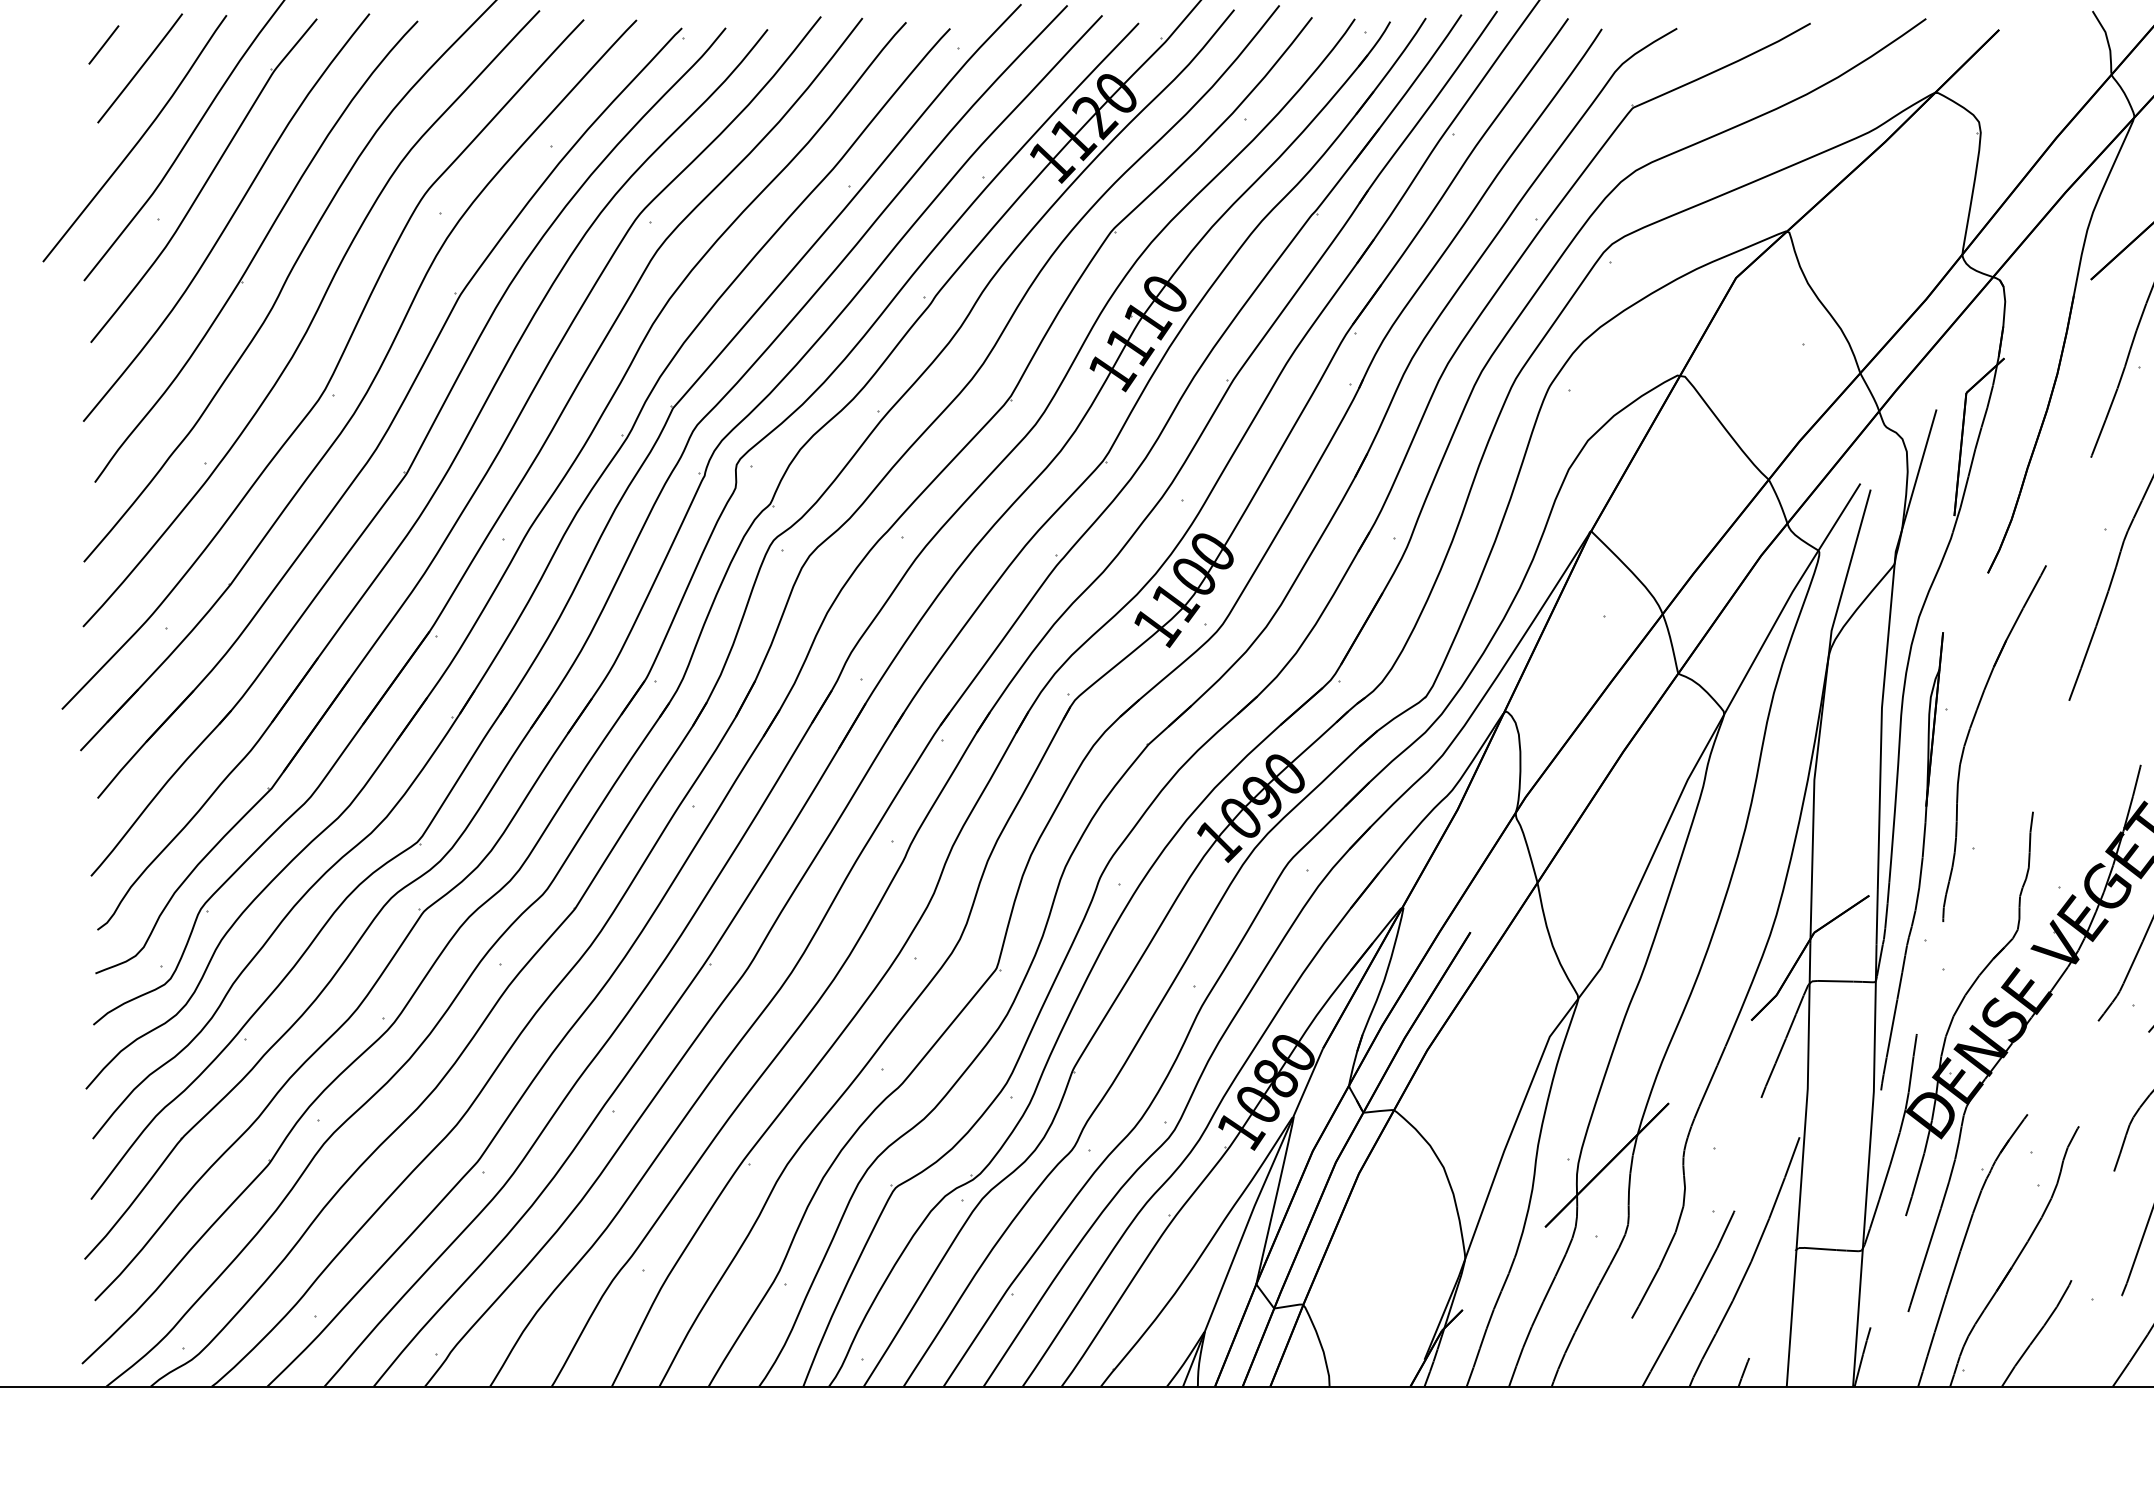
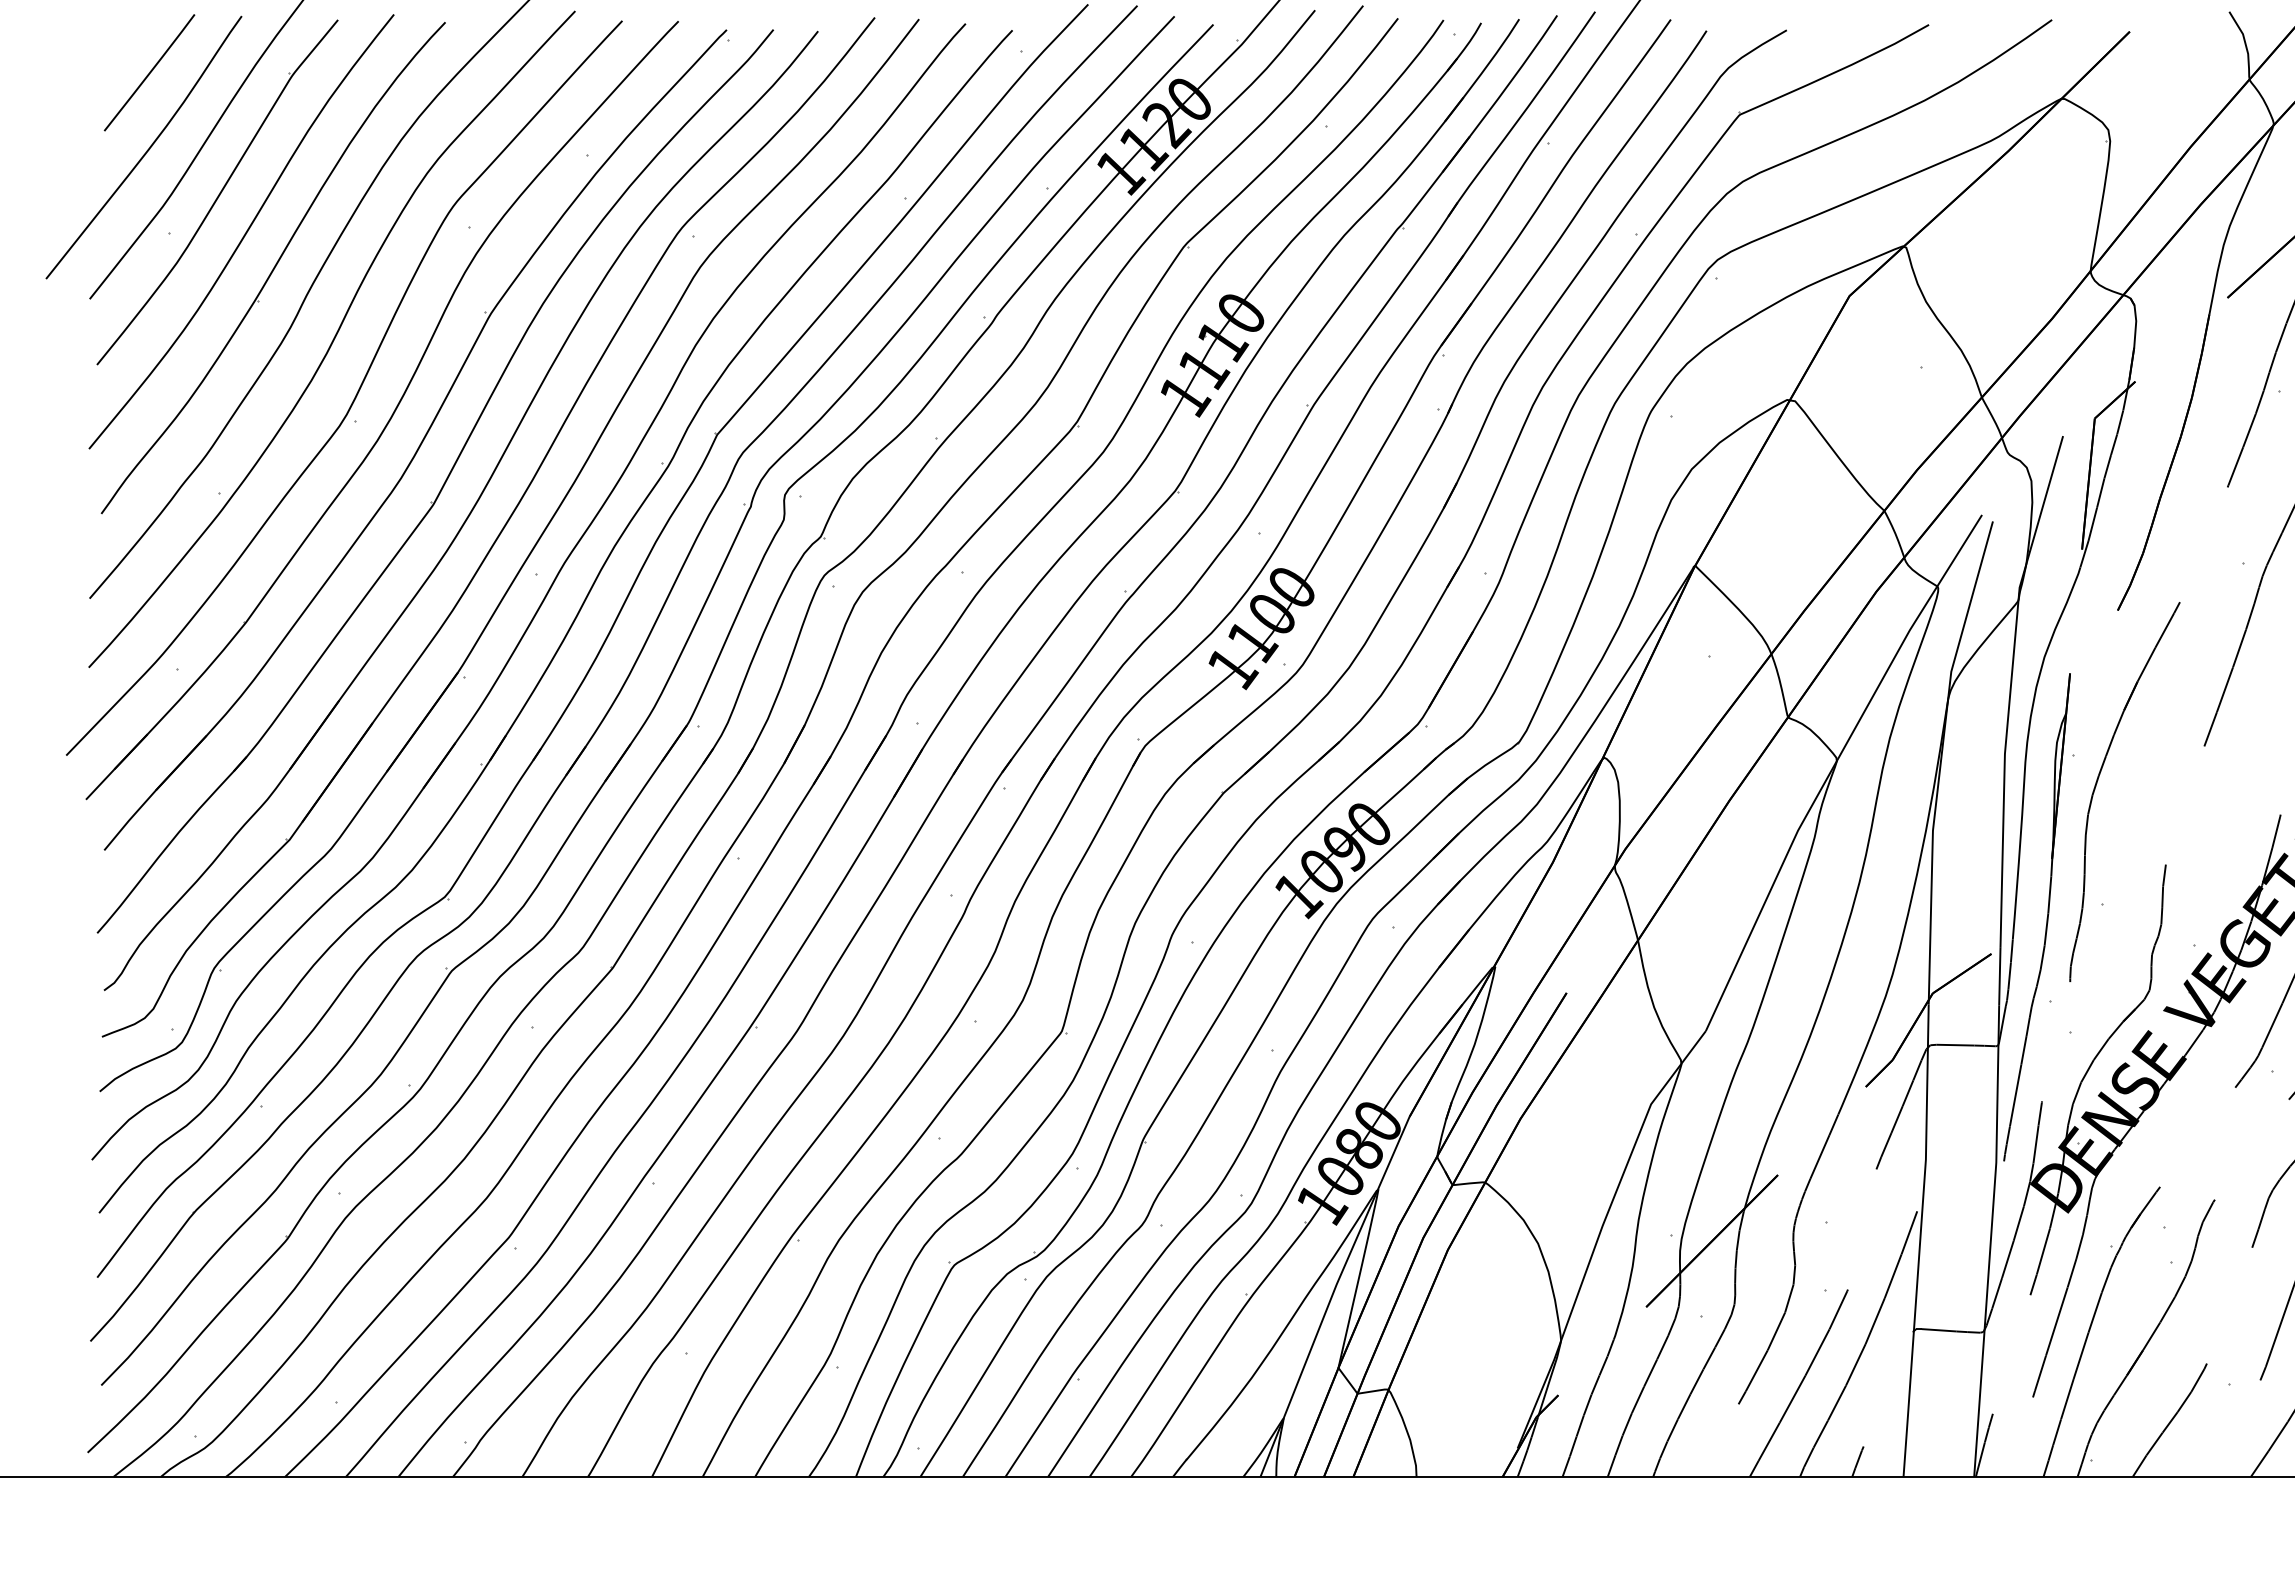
line: (103, 44) -> (110, 47), removed

